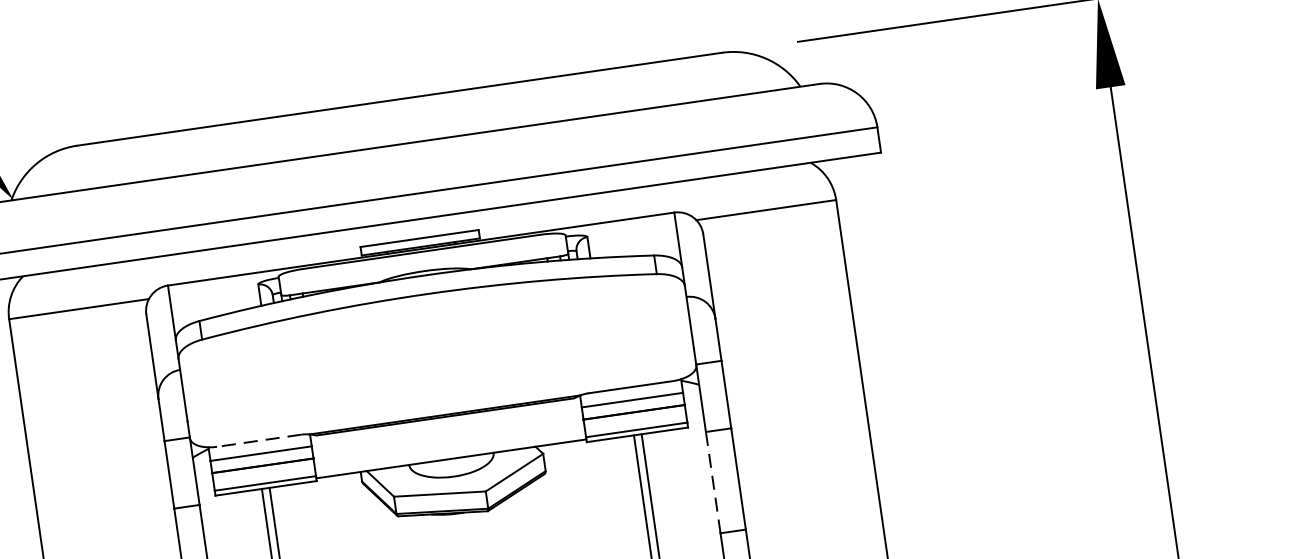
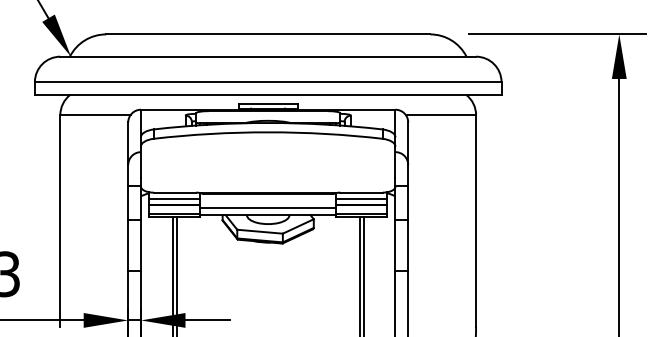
line: (258, 440) -> (174, 192), dashed -> solid
line: (450, 445) -> (268, 208), added
line: (713, 482) -> (395, 245), dashed -> solid

